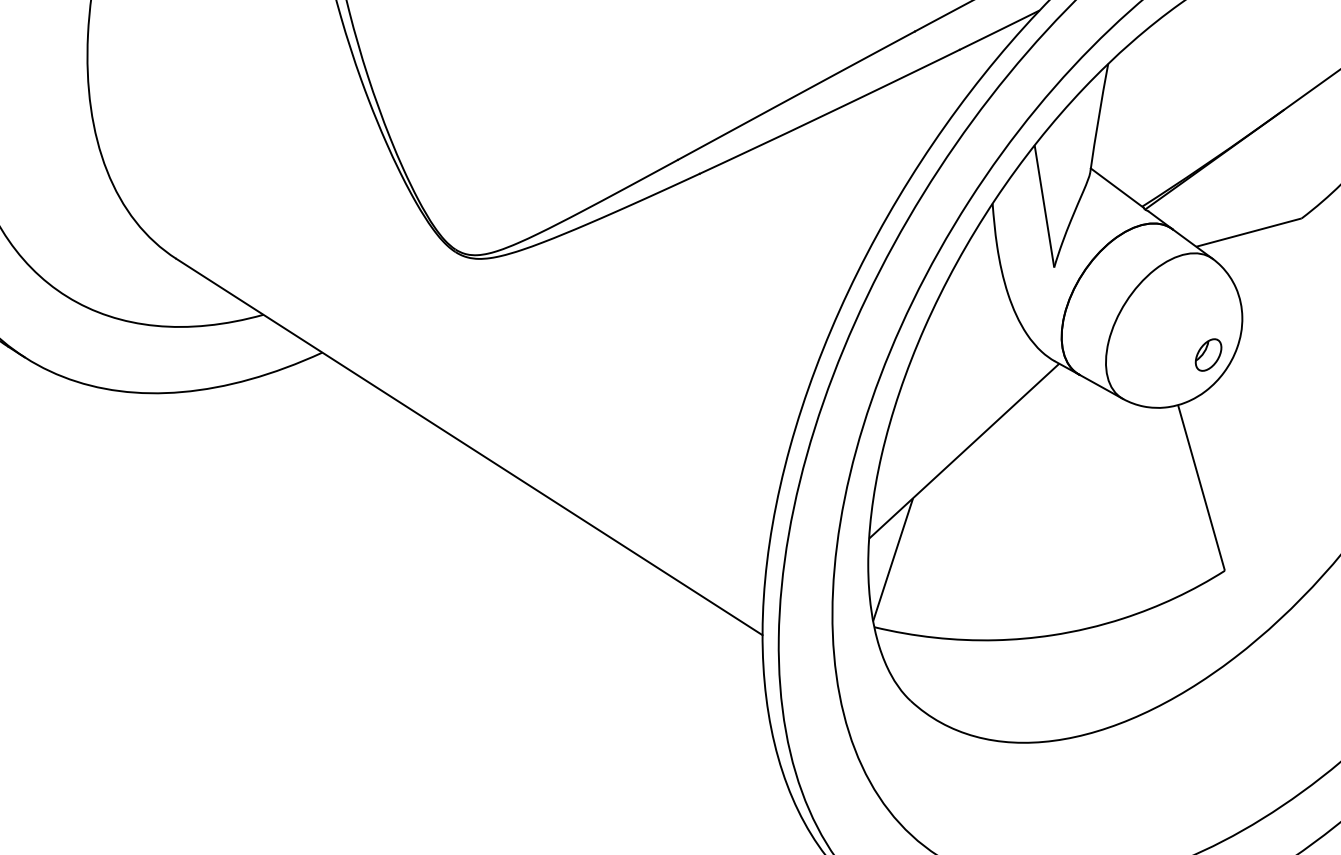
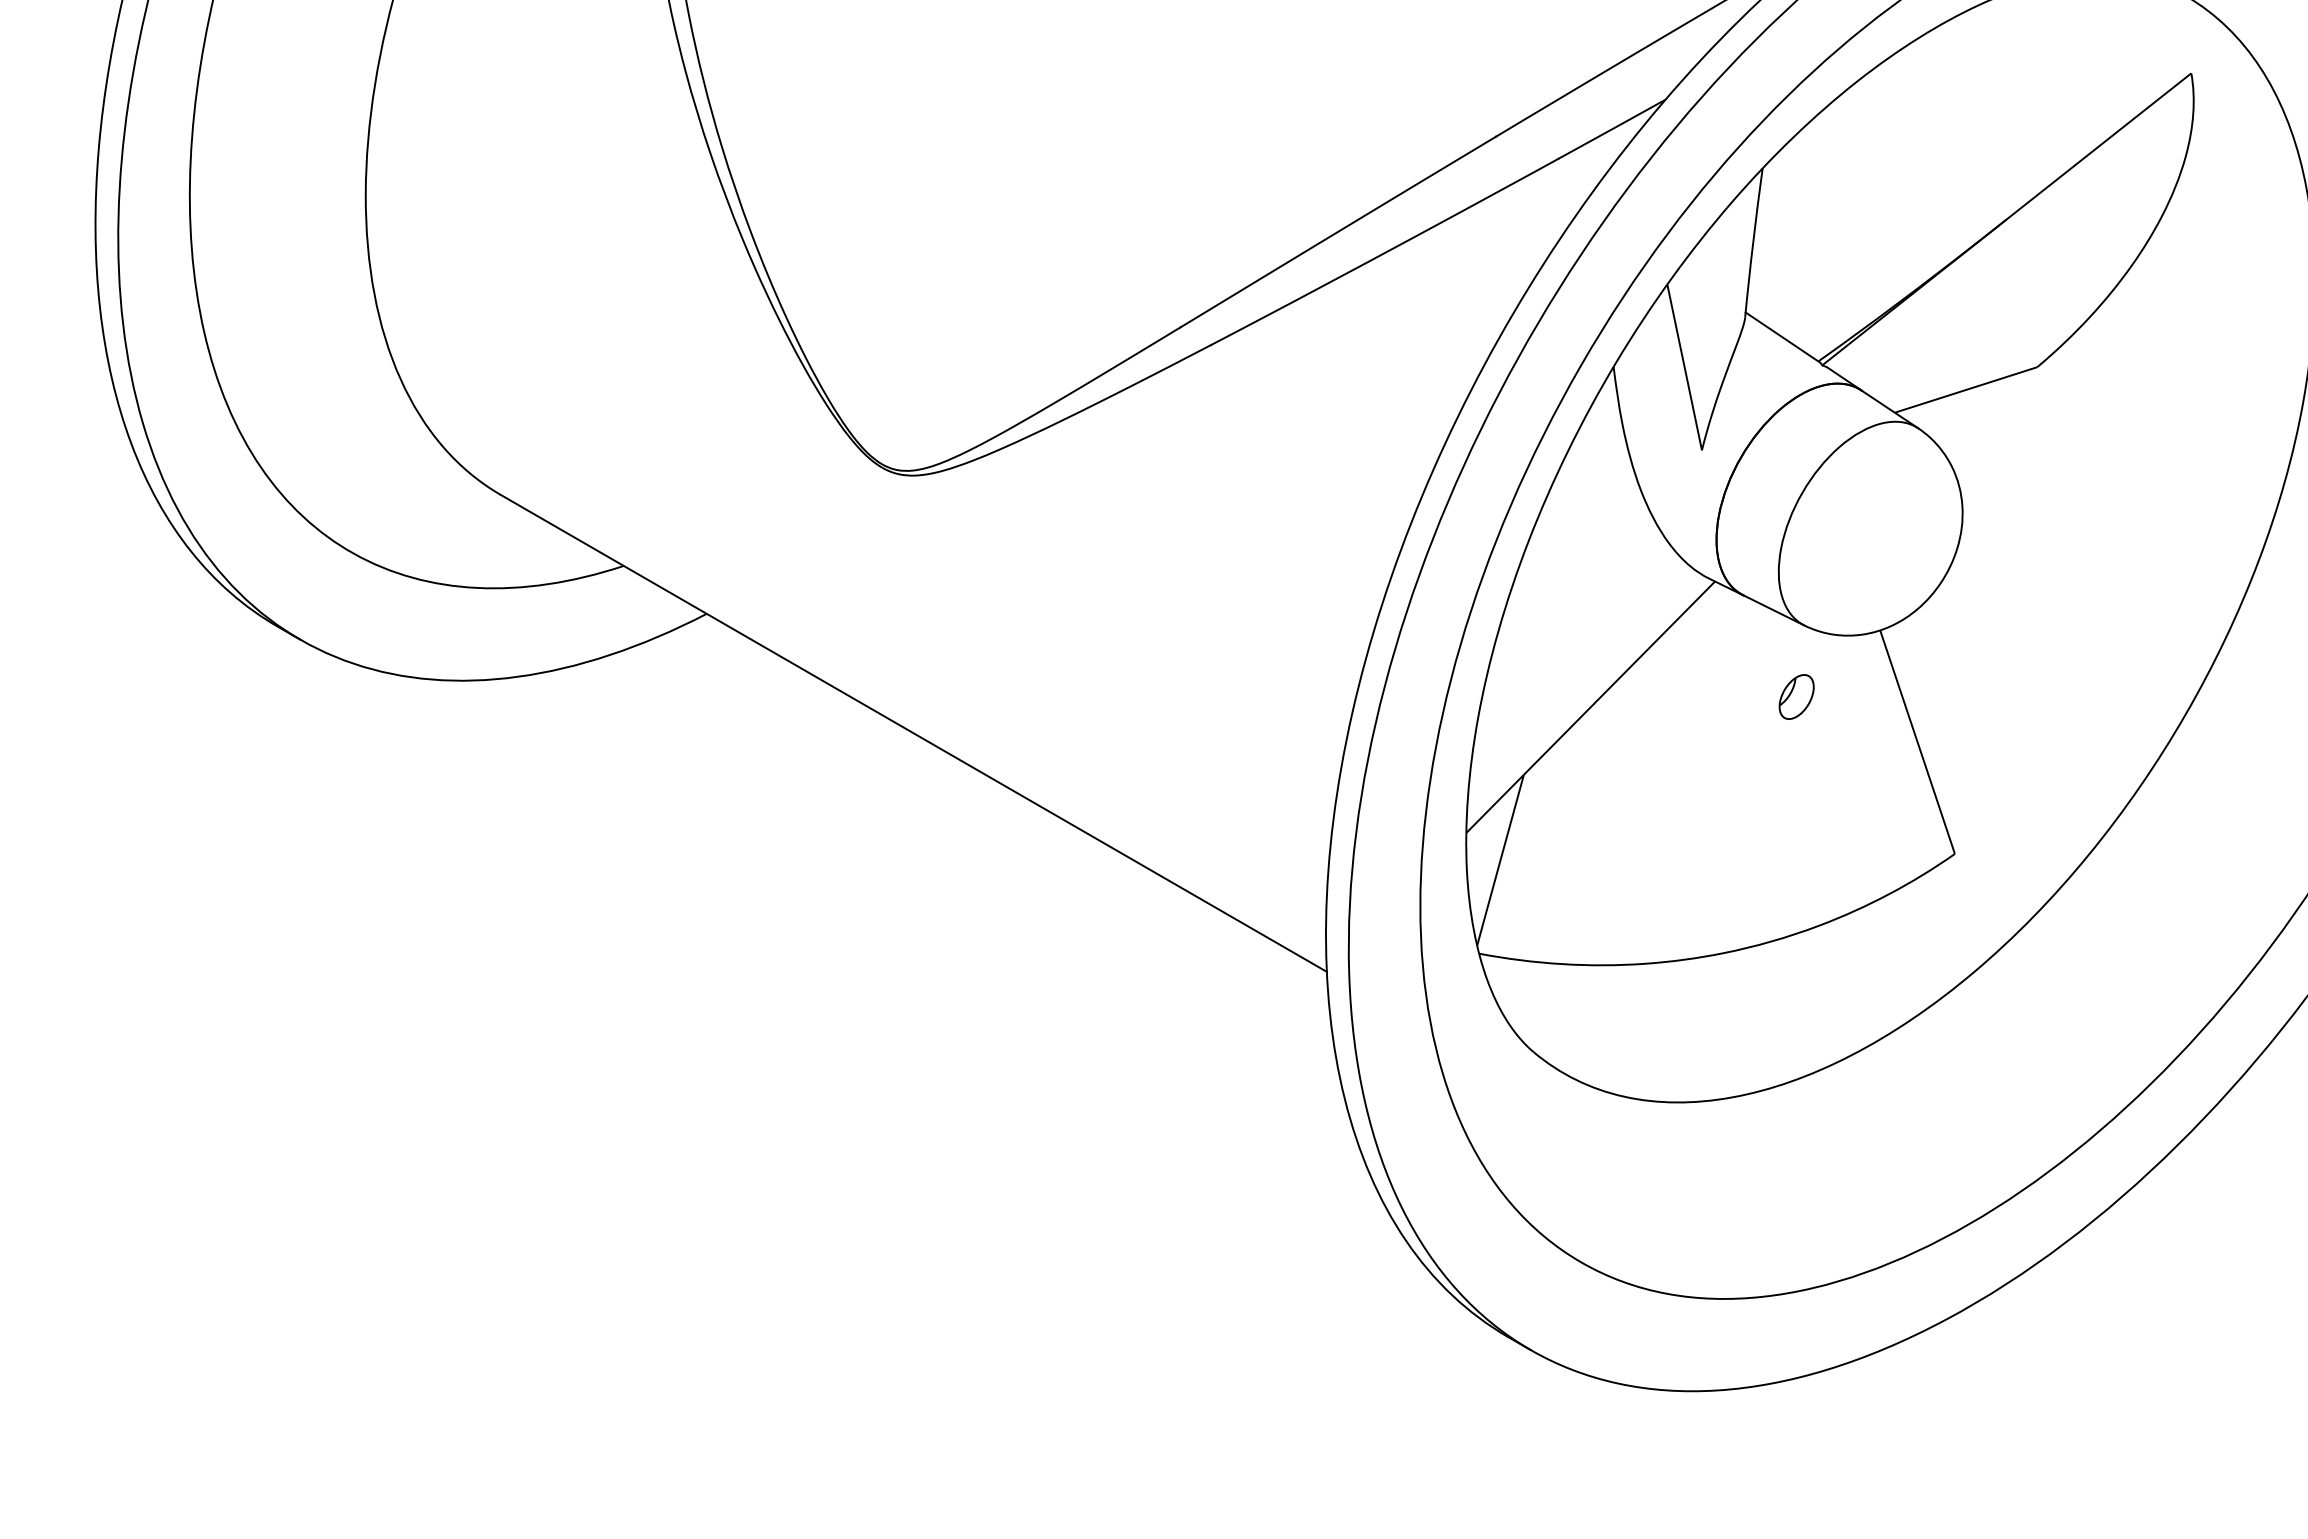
part: (1208, 354) -> (1796, 696), moved

